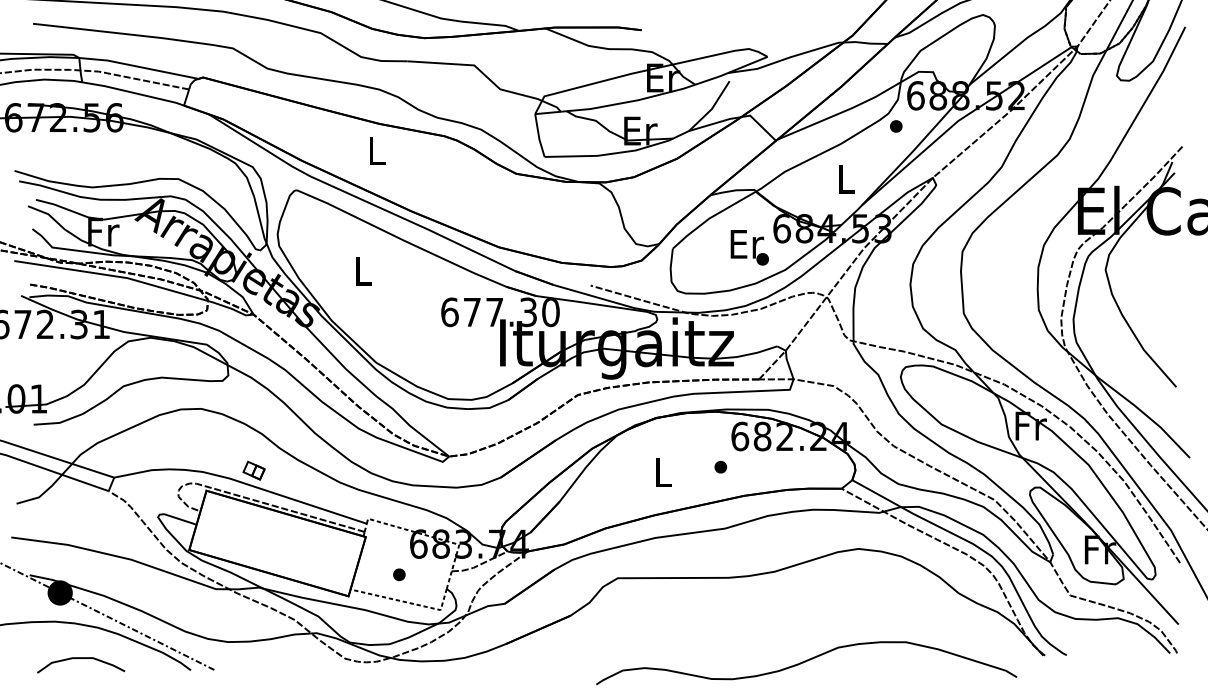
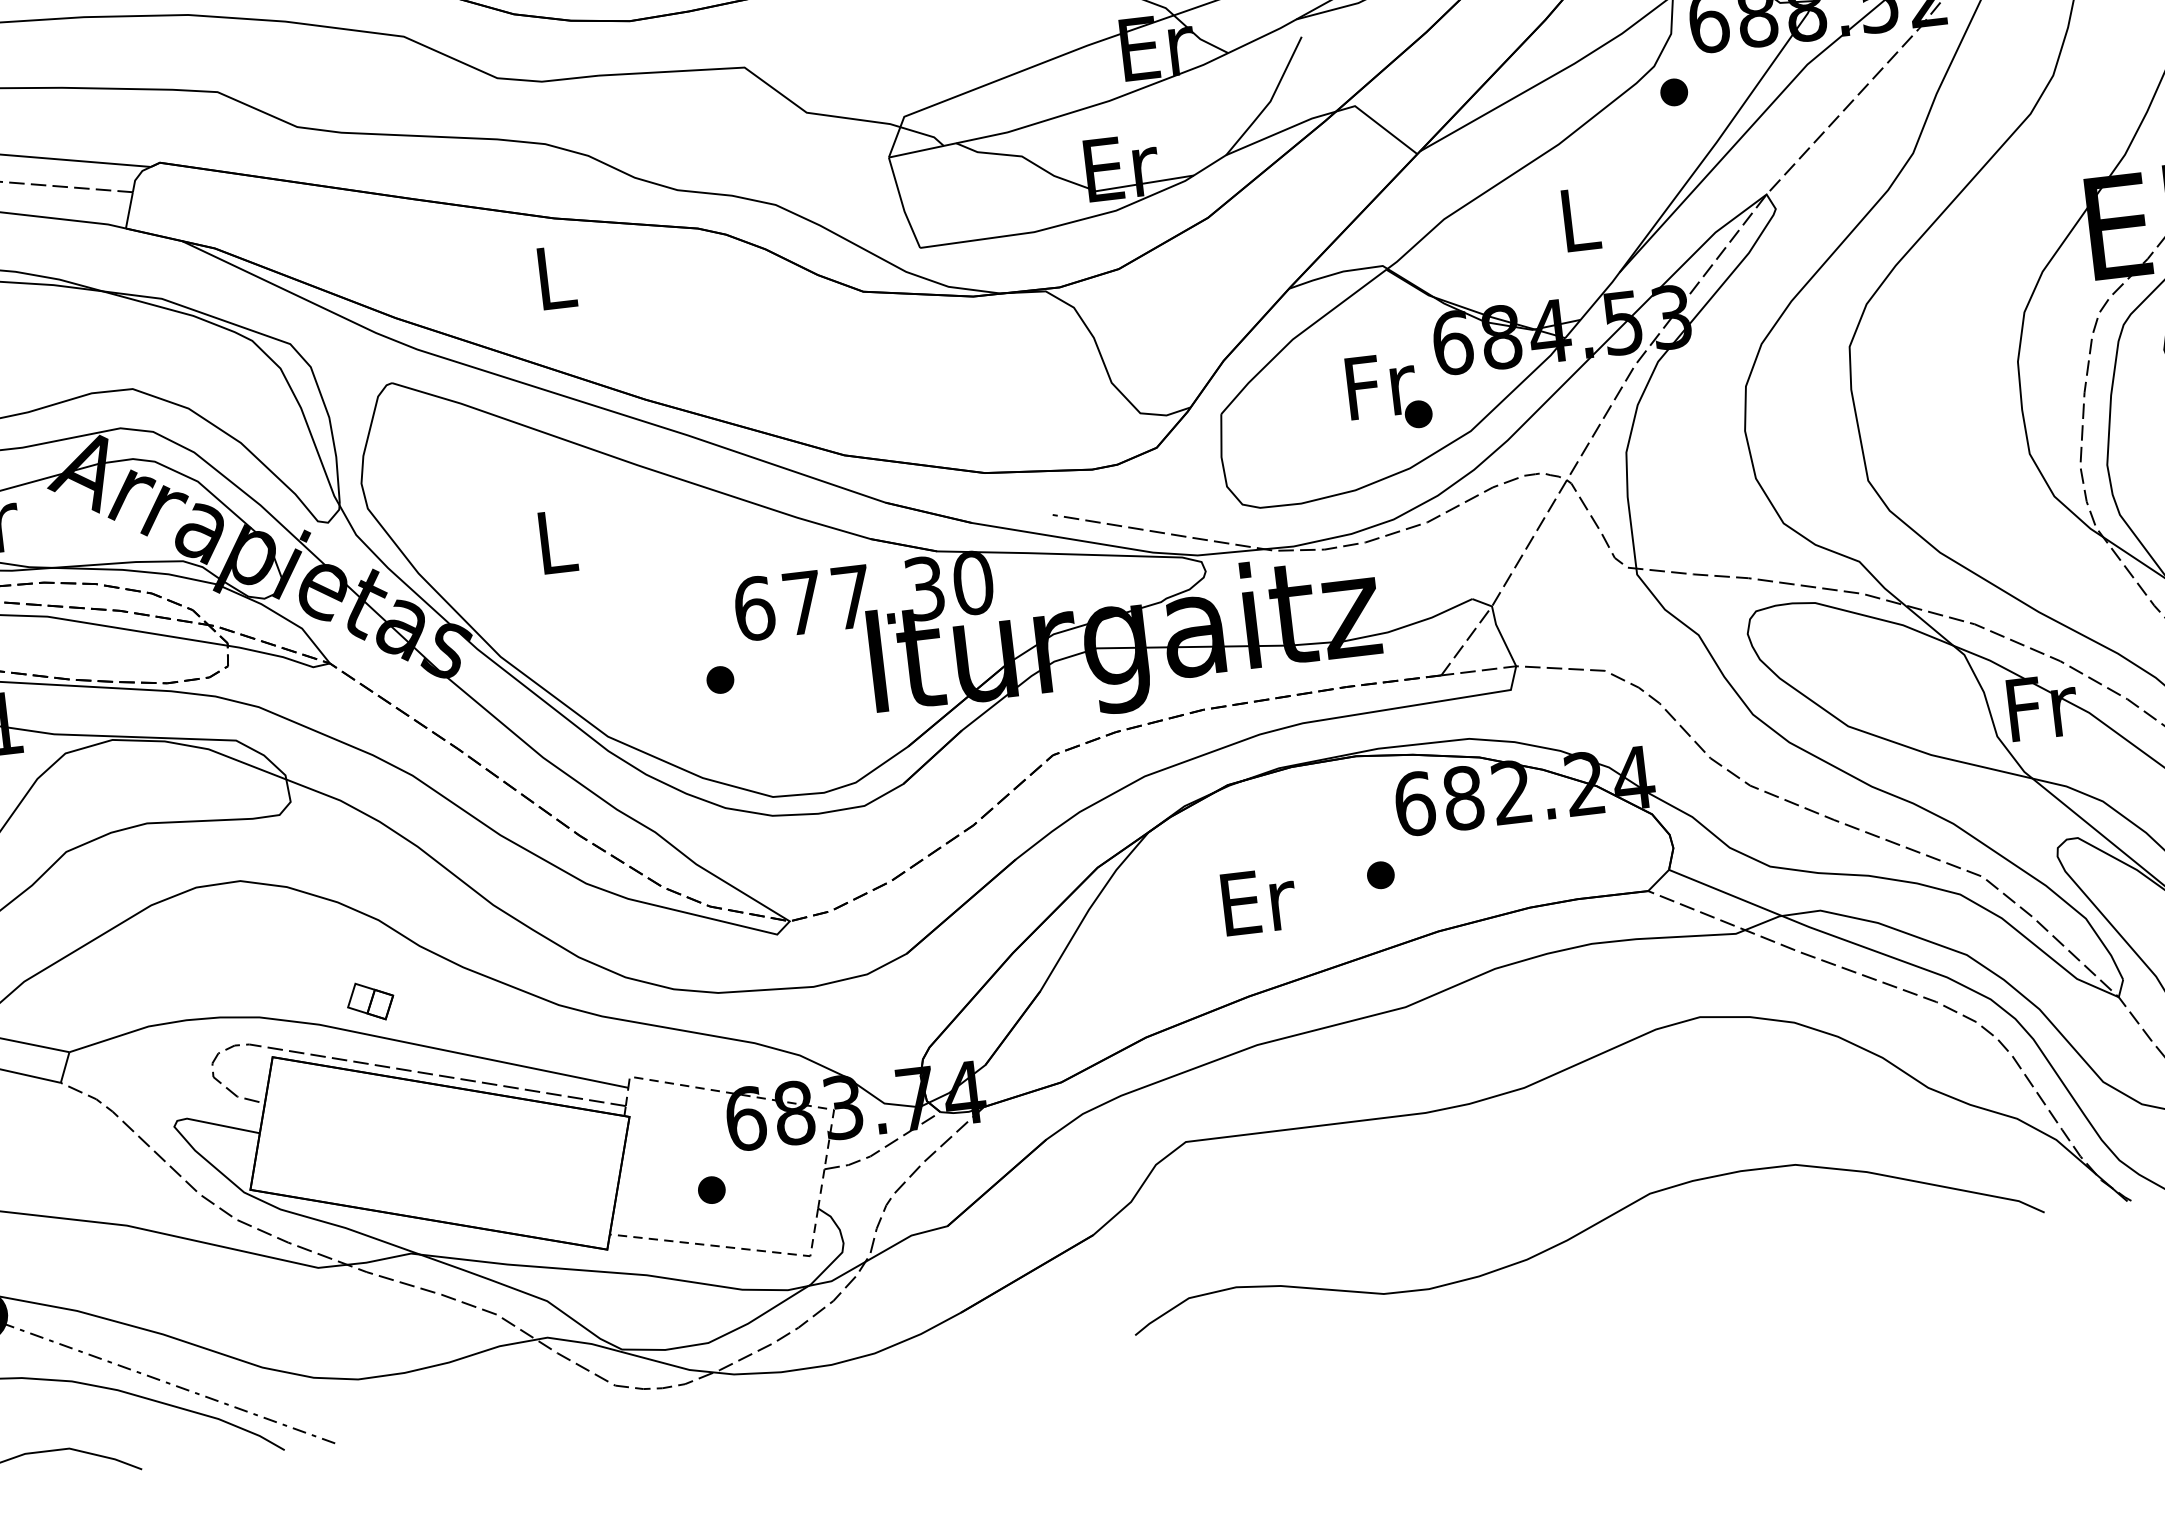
text: (747, 244) -> (1381, 385), Er -> Fr
part: (430, 342) -> (720, 678), added
text: (663, 472) -> (1258, 901), L -> Er
curve: (806, 661) -> (1584, 1231), moved

